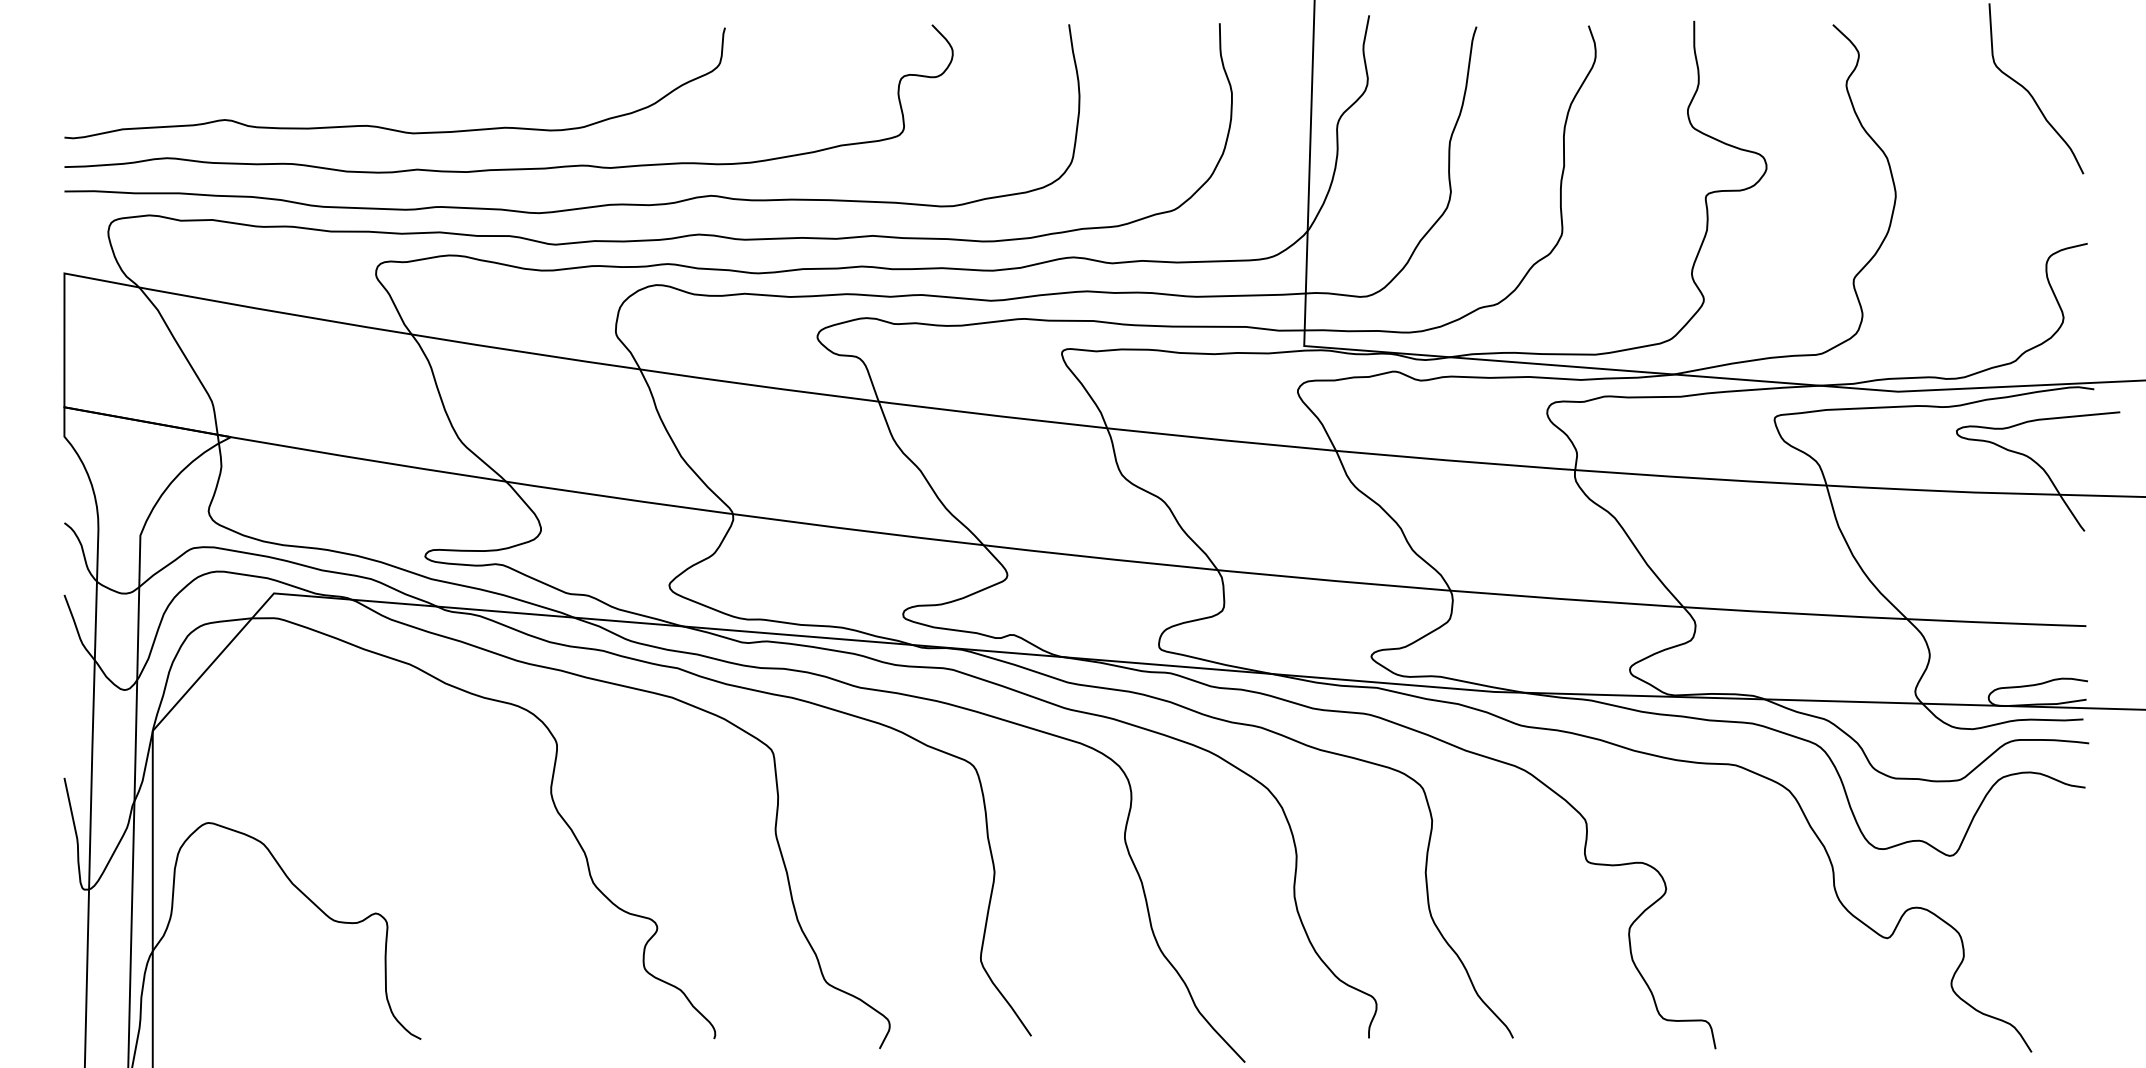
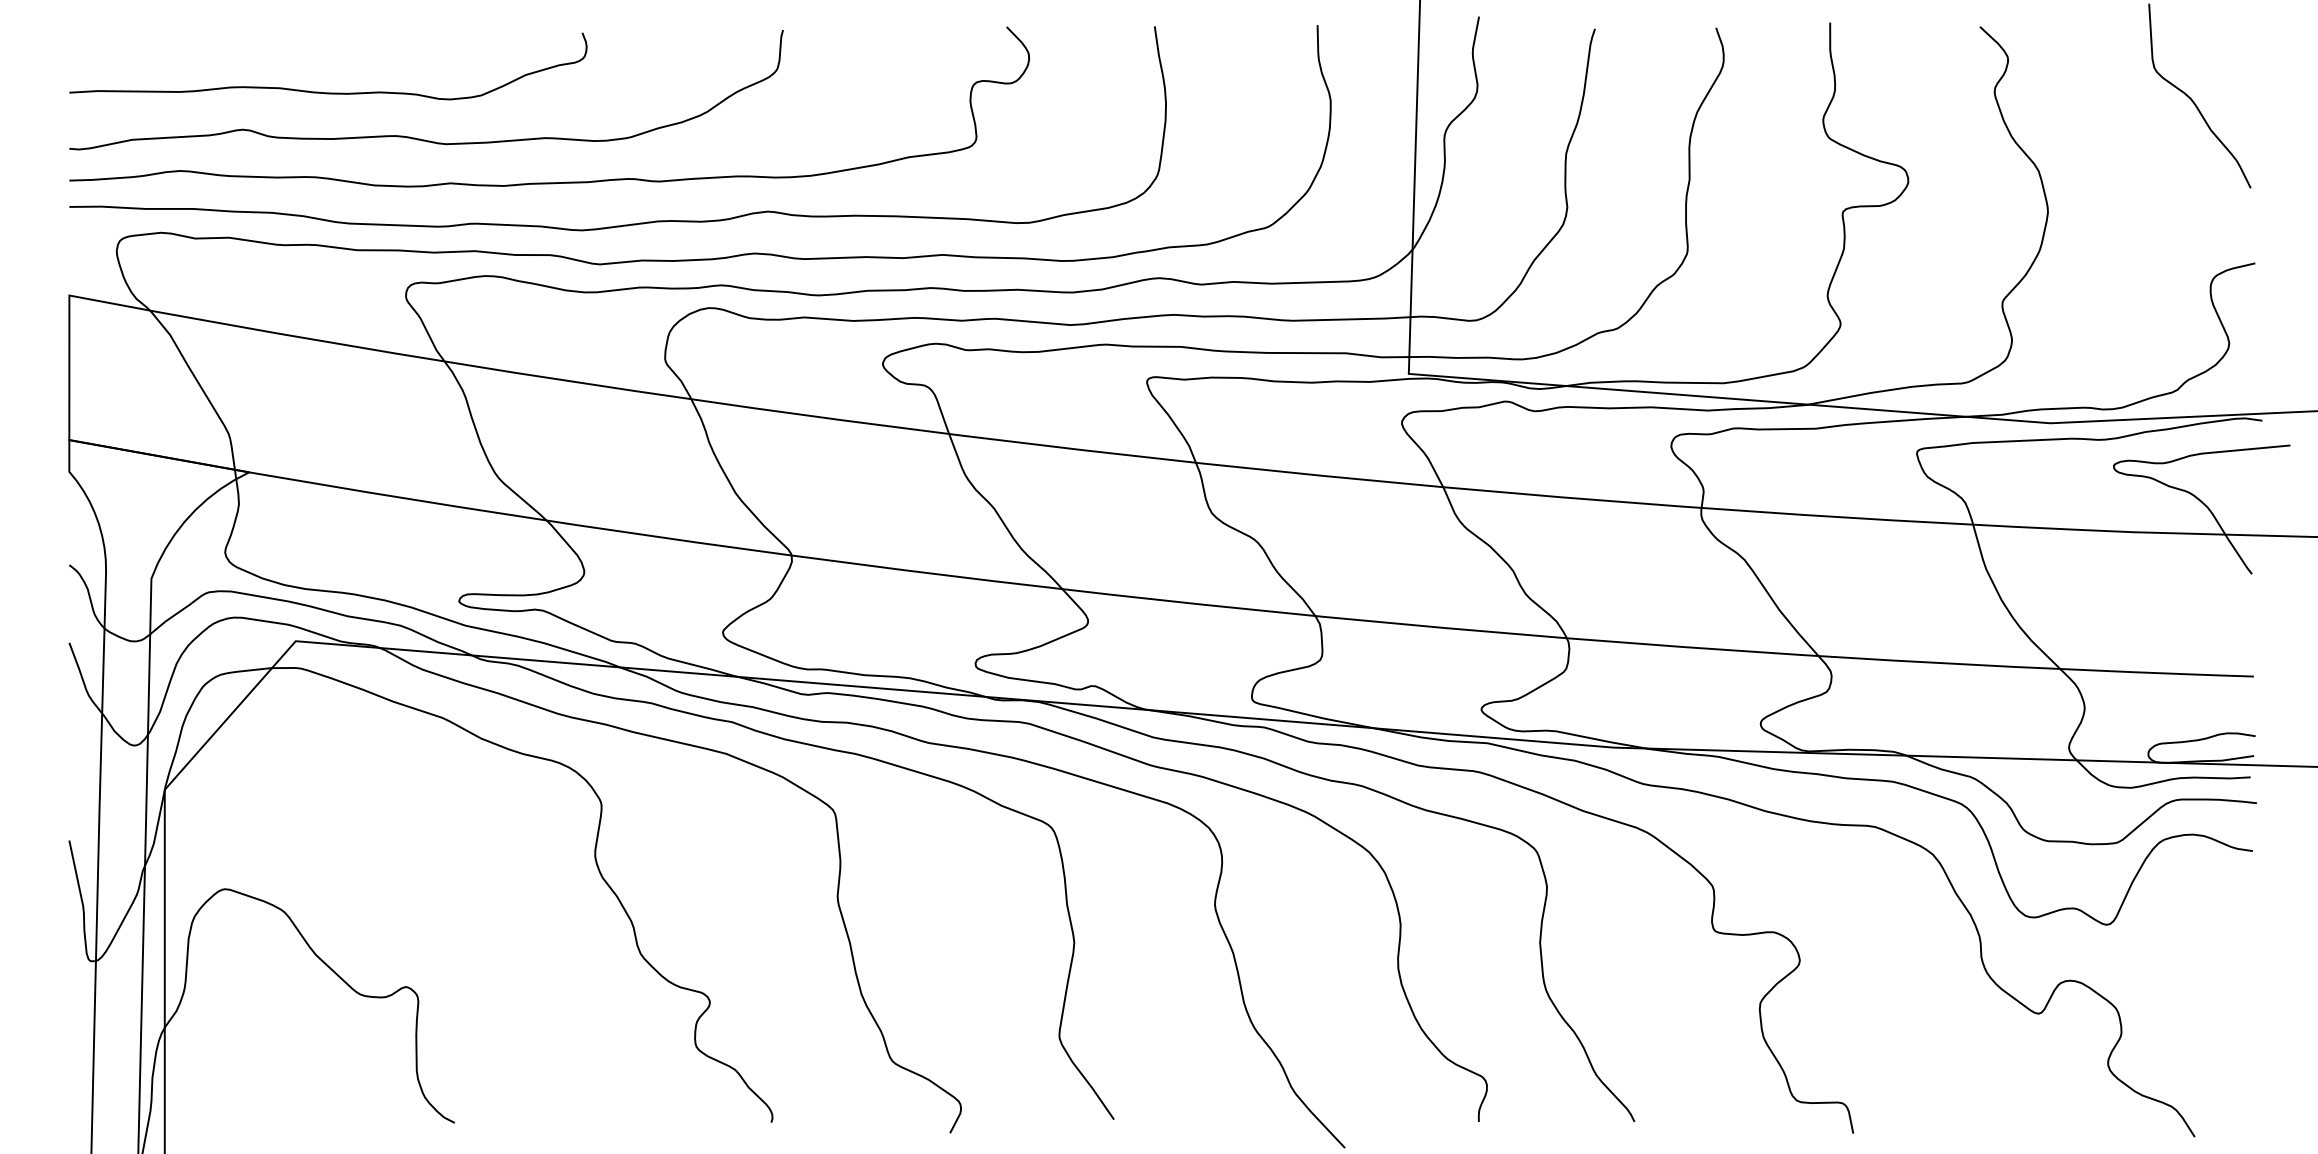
curve: (304, 85) -> (328, 92), added

